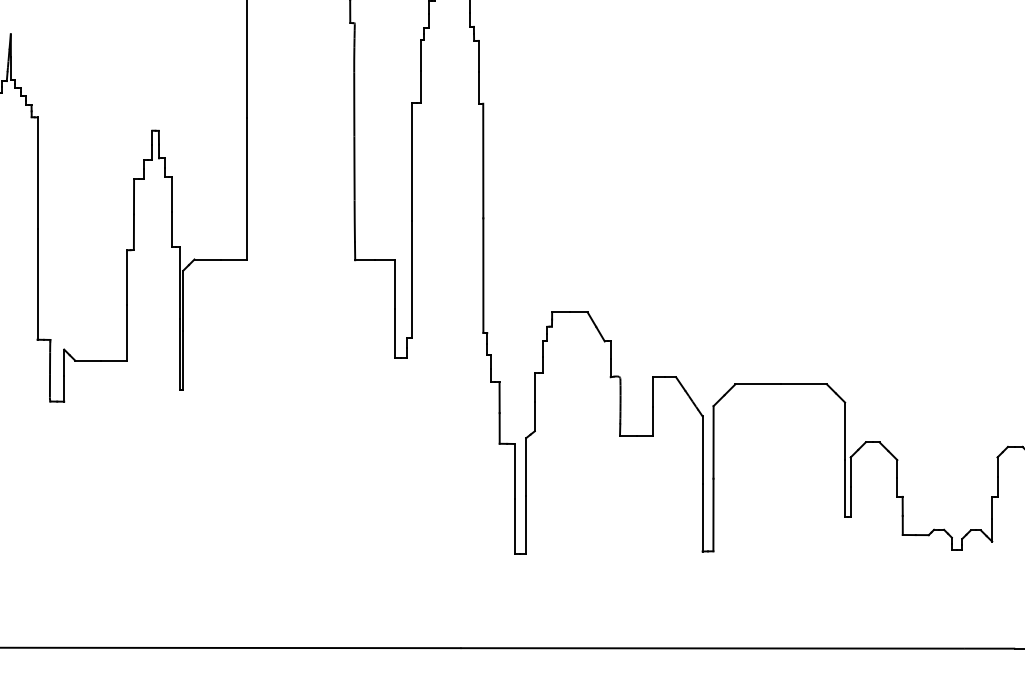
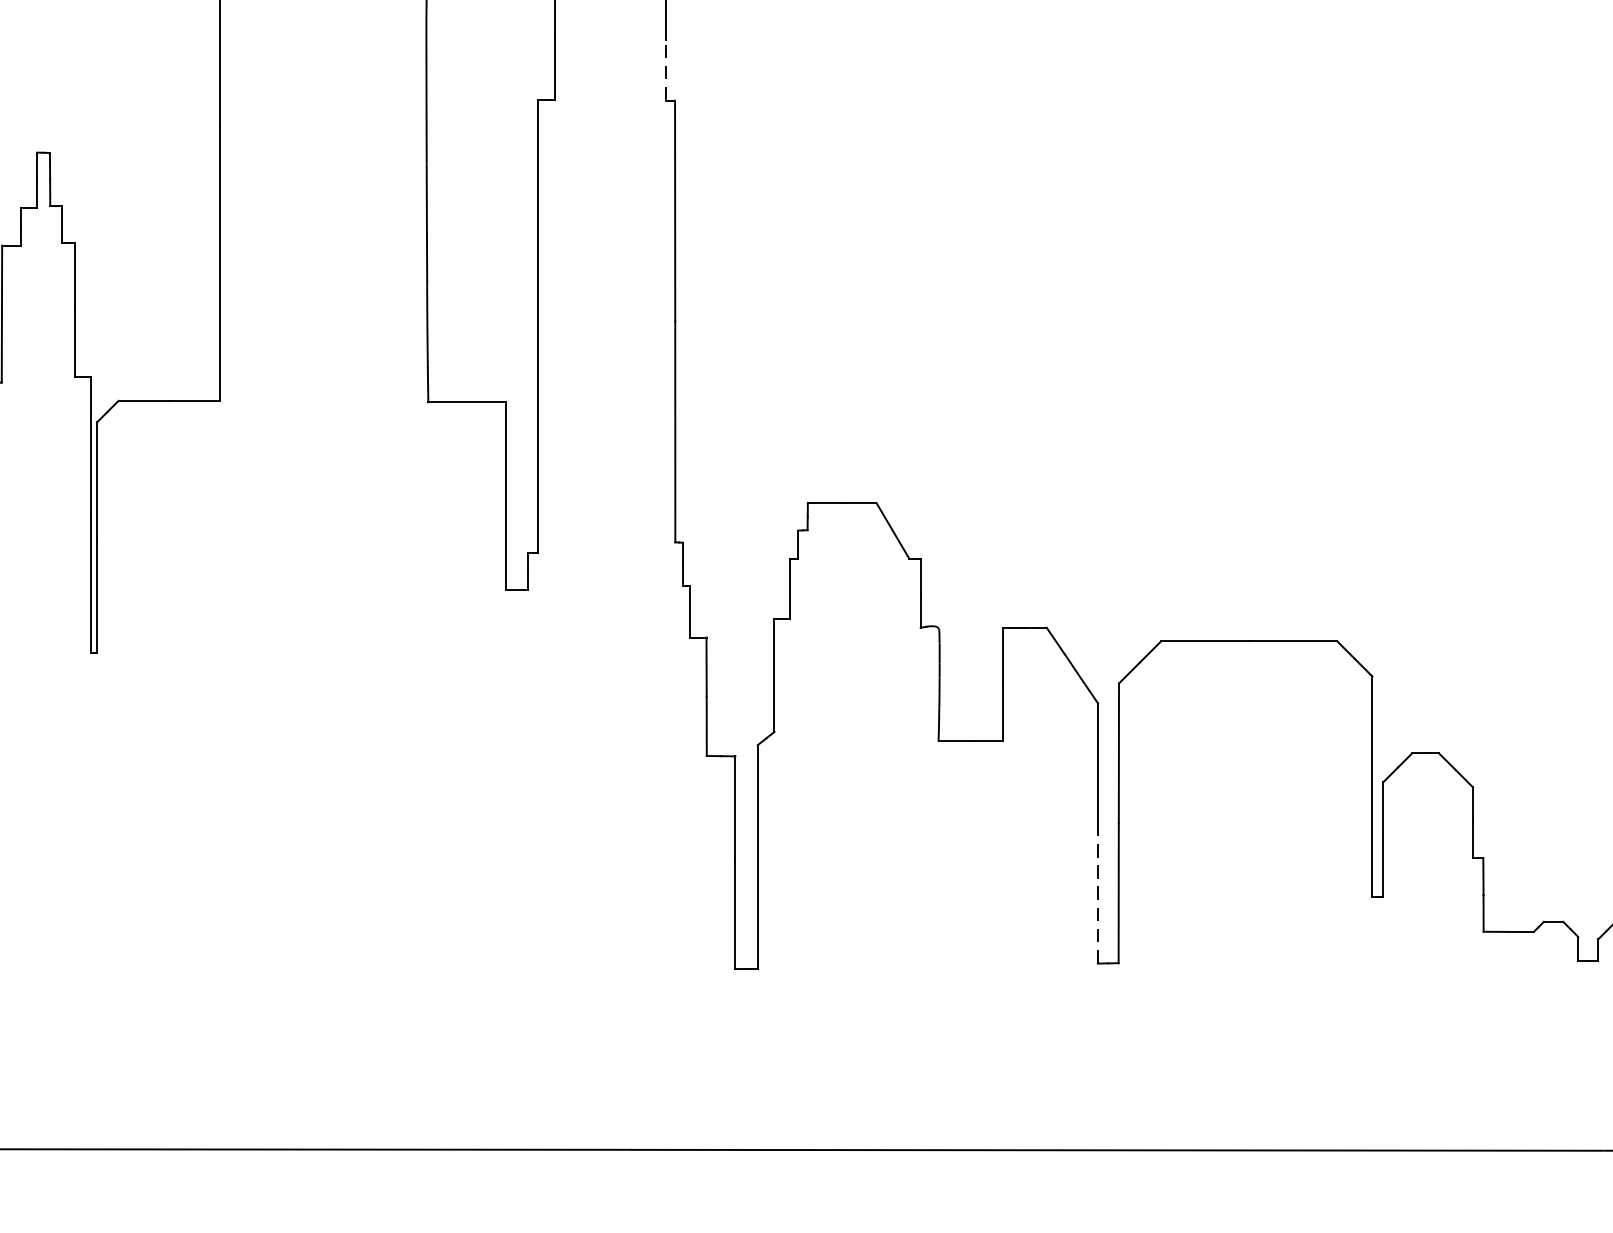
line: (478, 88) -> (665, 71), solid -> dashed
line: (702, 517) -> (1097, 898), solid -> dashed

